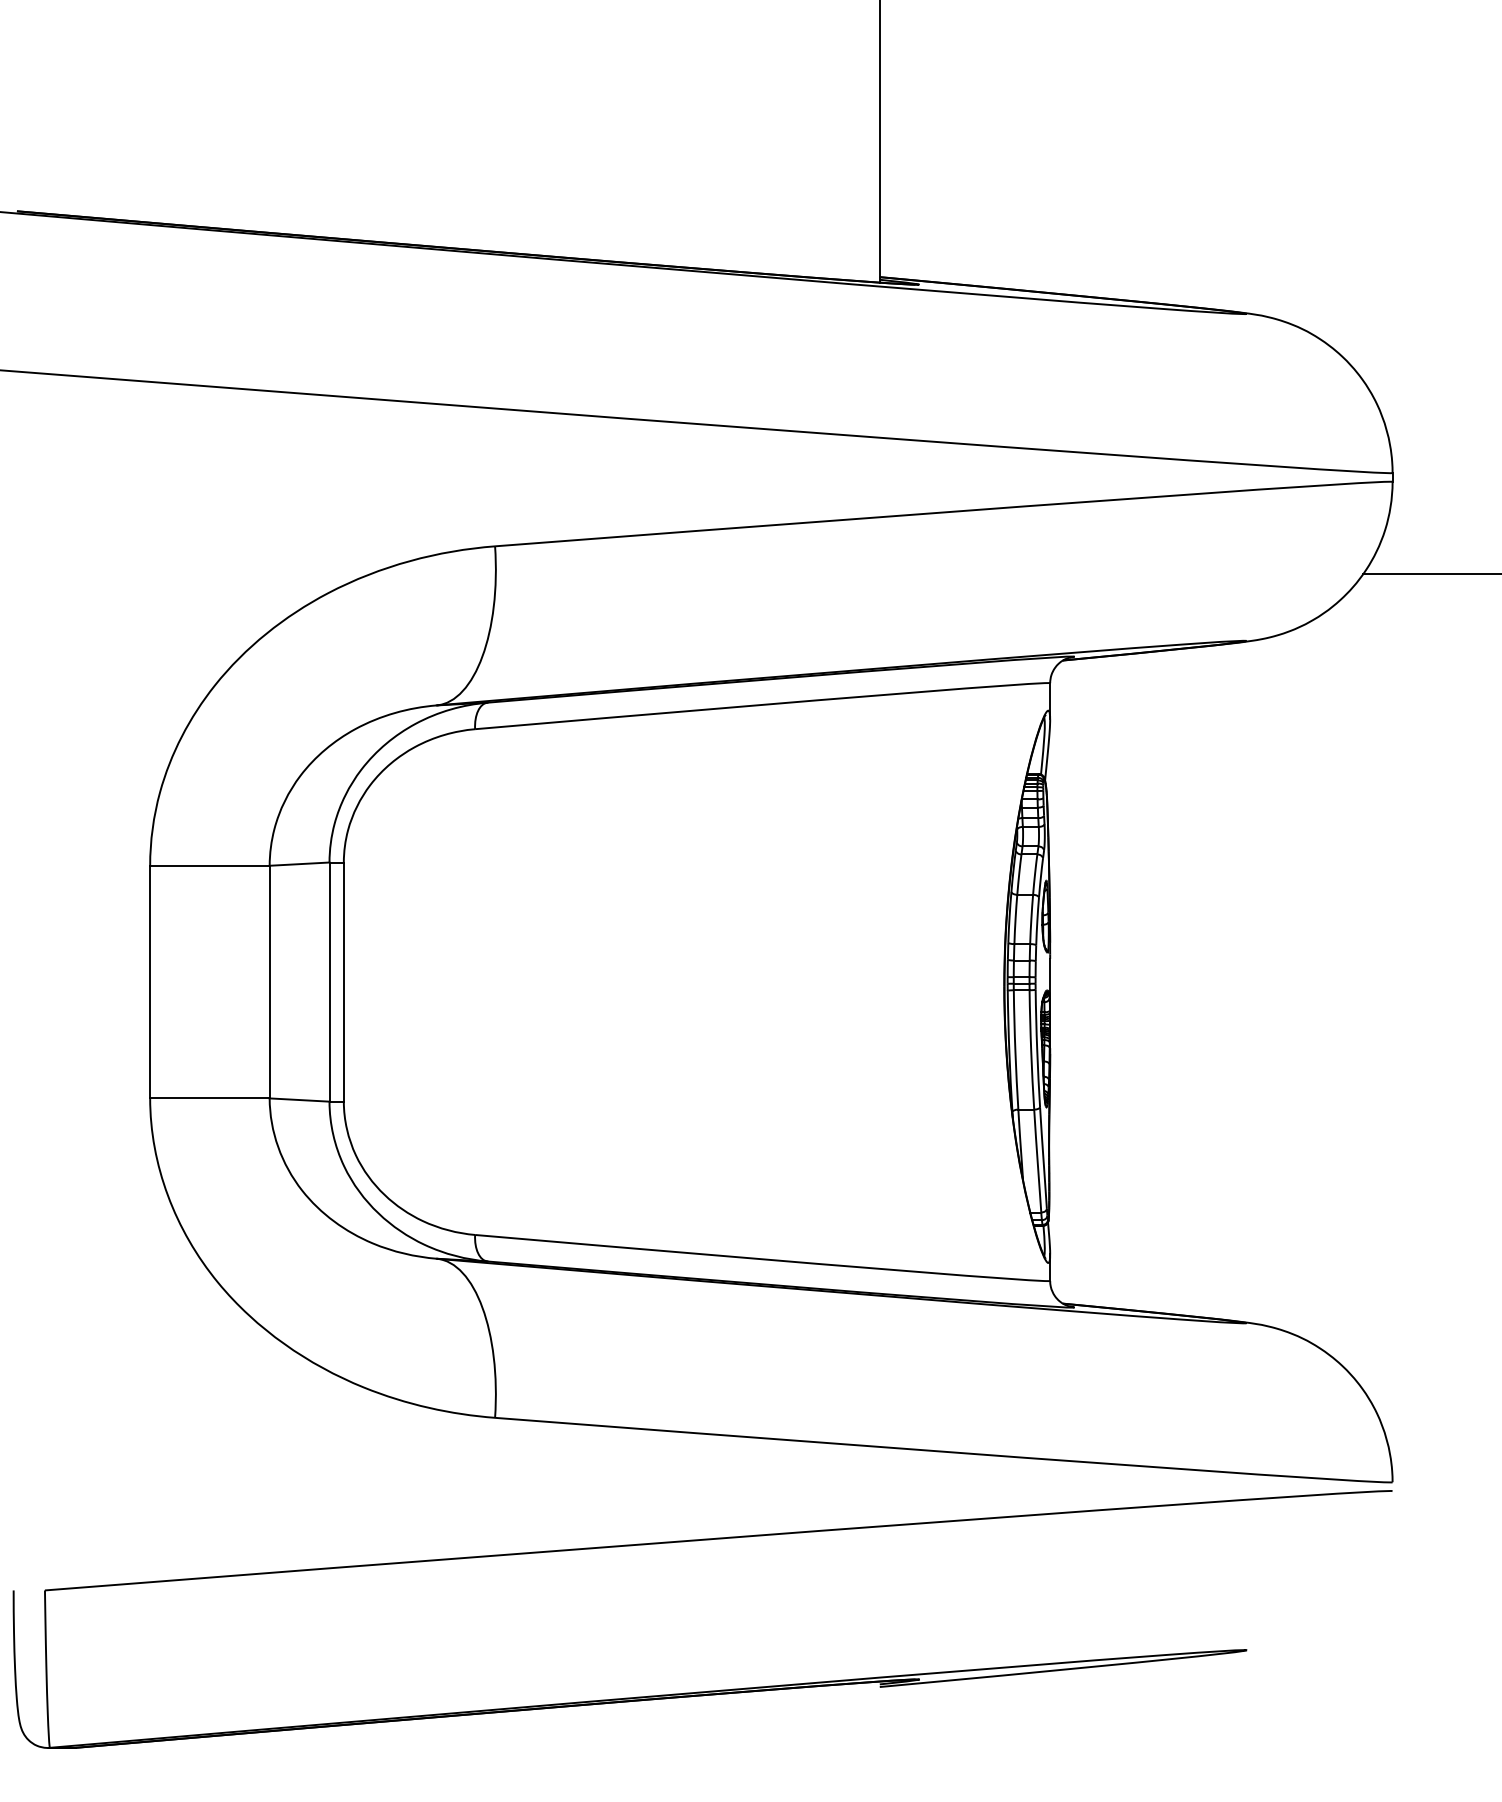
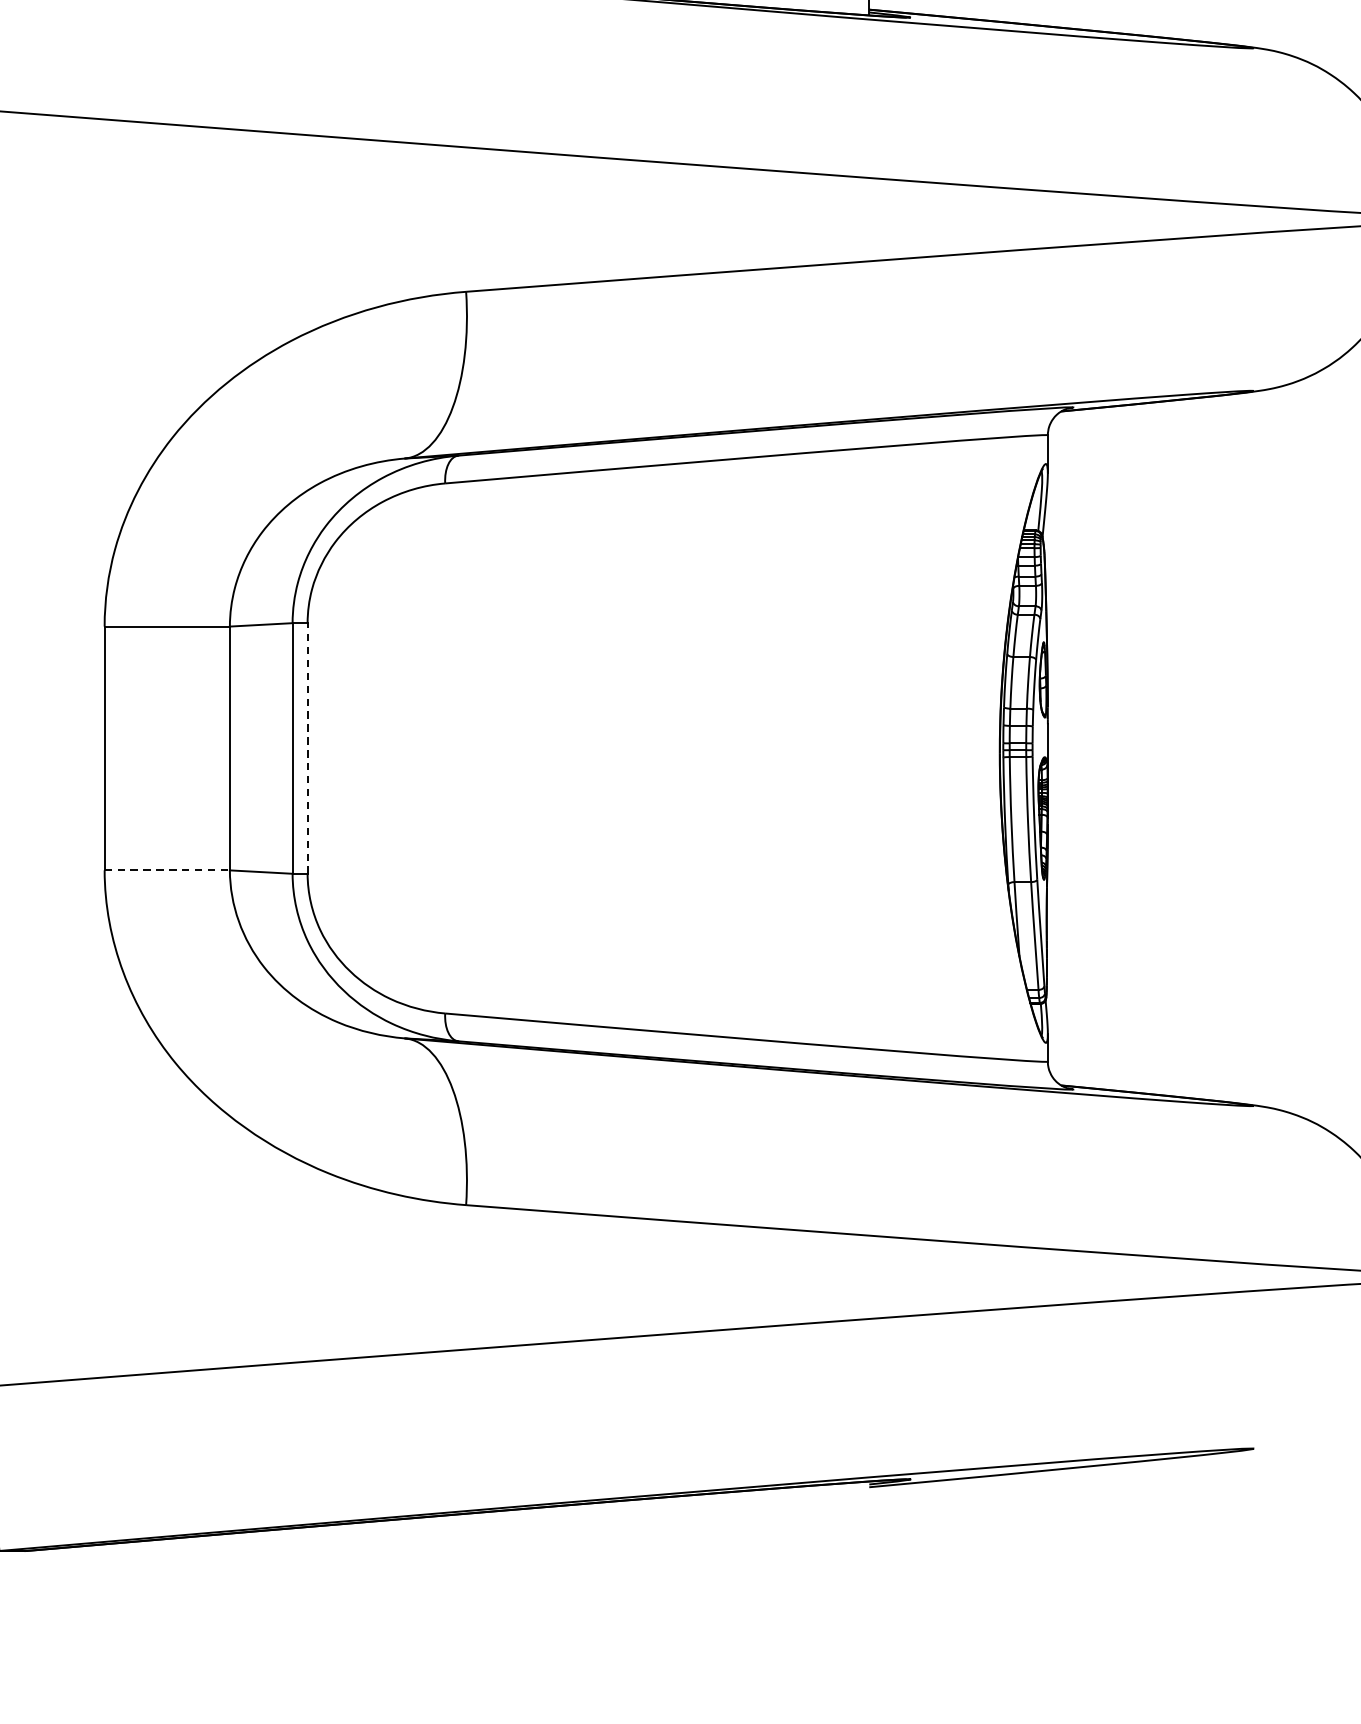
line: (343, 982) -> (307, 748), solid -> dashed
line: (209, 1098) -> (166, 870), solid -> dashed

